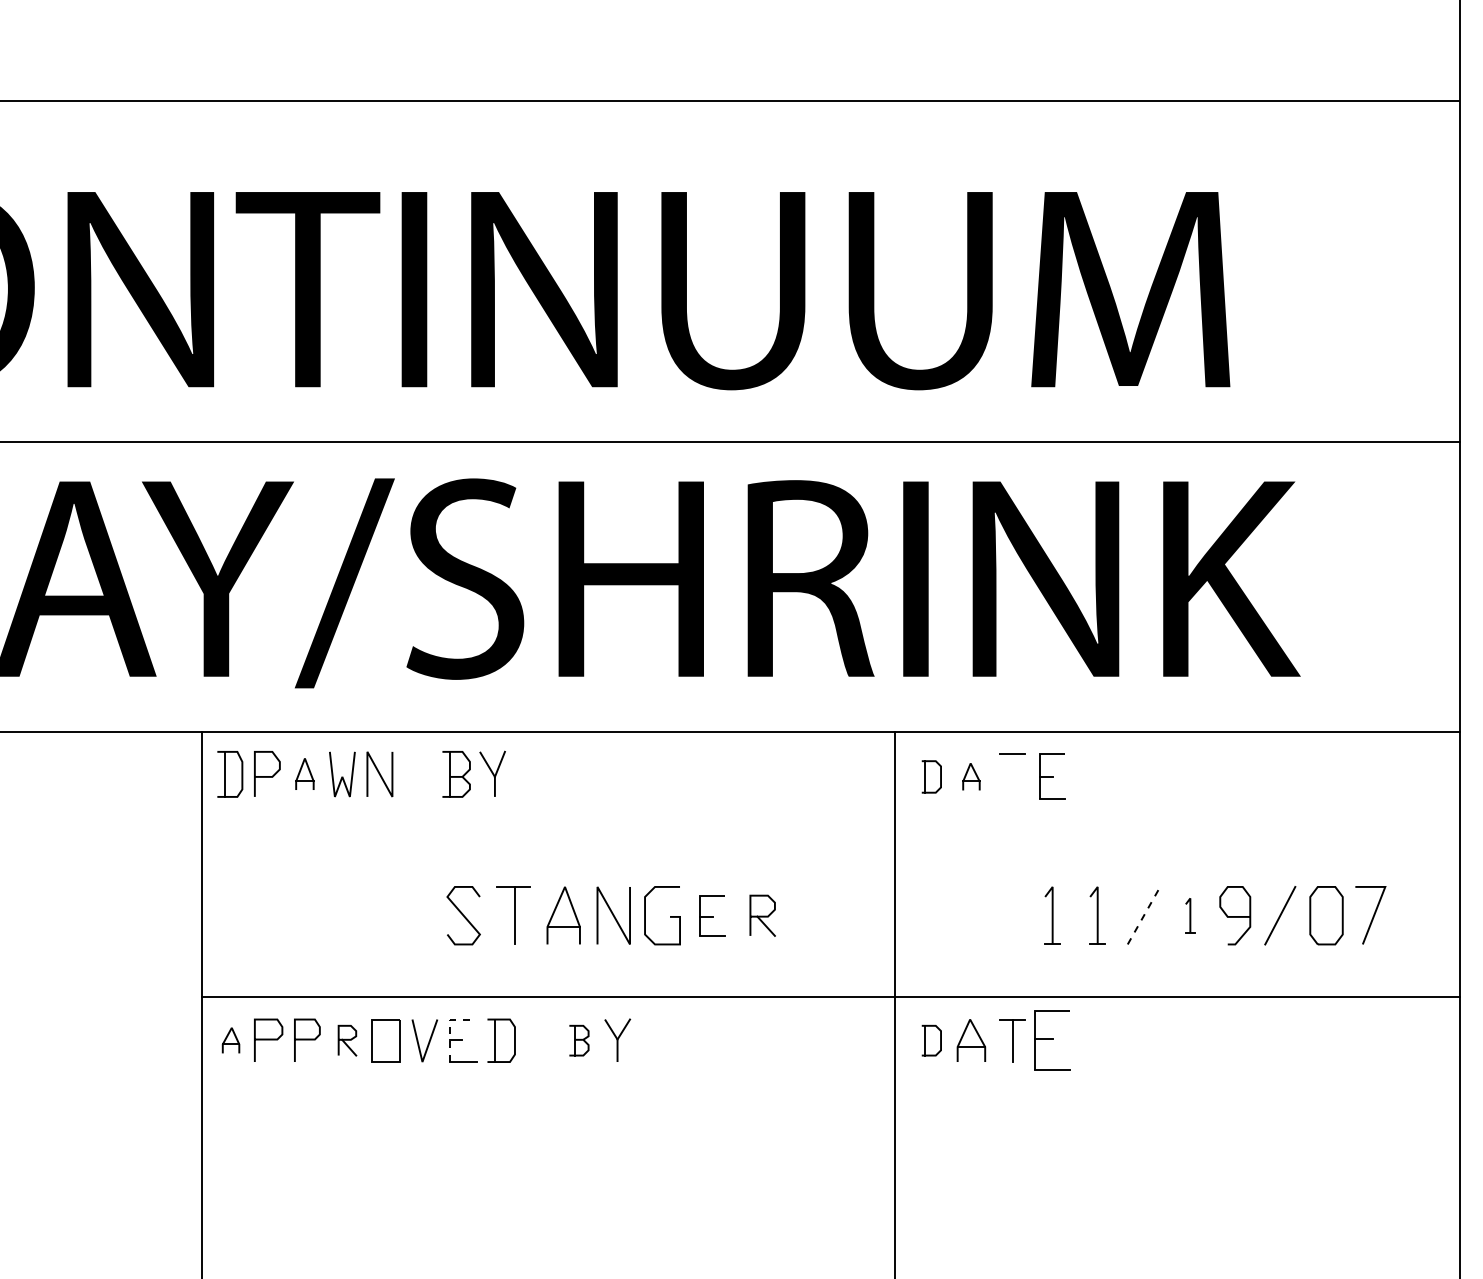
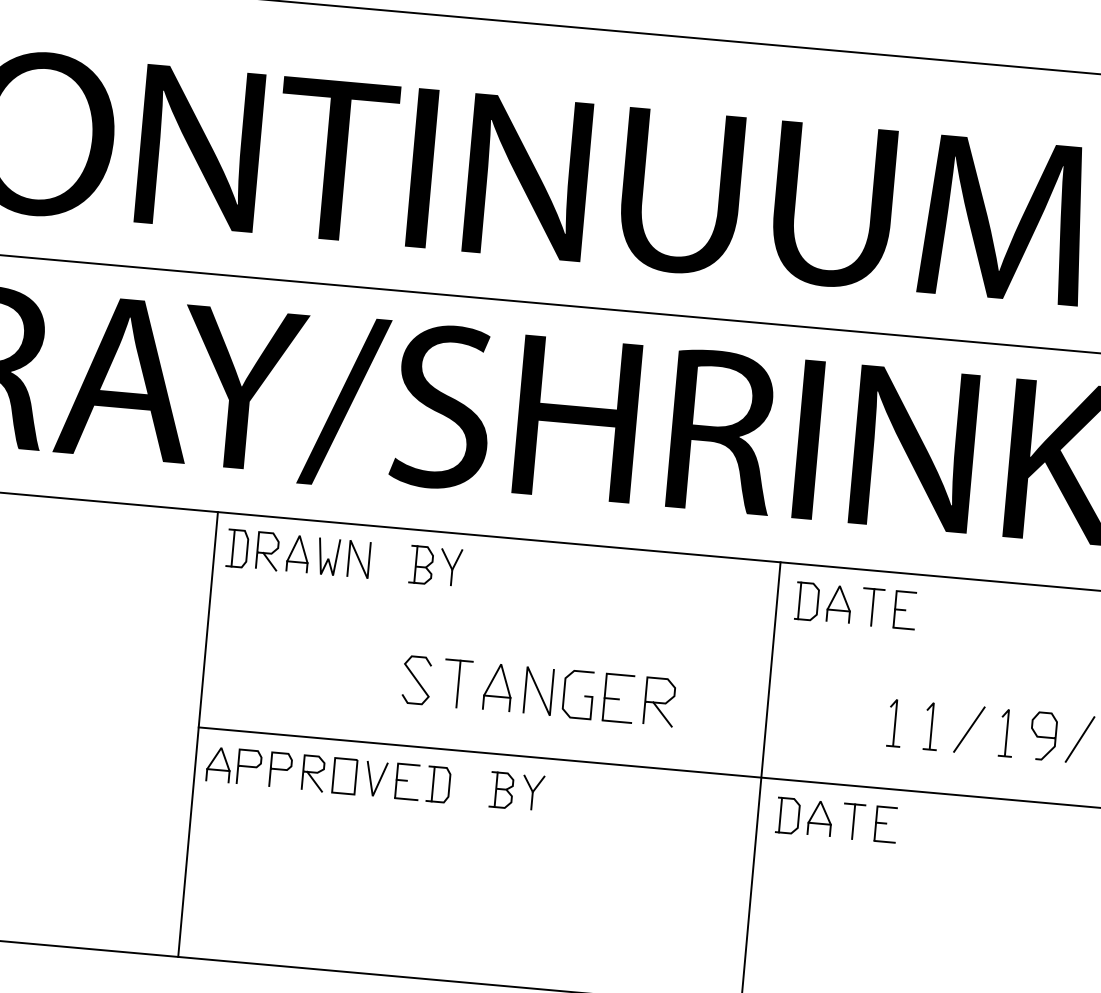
part: (304, 773) -> (297, 553), size x1.43
part: (931, 776) -> (806, 601), size x1.43
part: (971, 776) -> (839, 604), size x1.67
line: (1012, 776) -> (872, 607), added
line: (270, 786) -> (269, 561), added
part: (712, 915) -> (618, 698), size x1.43
part: (762, 915) -> (659, 701), size x1.43
line: (1144, 915) -> (969, 729), dashed -> solid
part: (1190, 915) -> (1007, 732), size x1.67
line: (449, 1026) -> (397, 769), dashed -> solid
part: (230, 1040) -> (218, 764), size x1.67
part: (347, 1040) -> (313, 773), size x1.43
part: (579, 1040) -> (501, 790), size x1.43
part: (931, 1040) -> (787, 815), size x1.43
part: (1052, 1040) -> (886, 824), size x0.71

